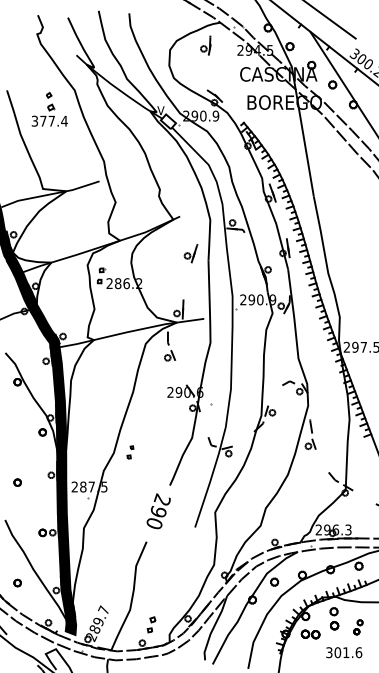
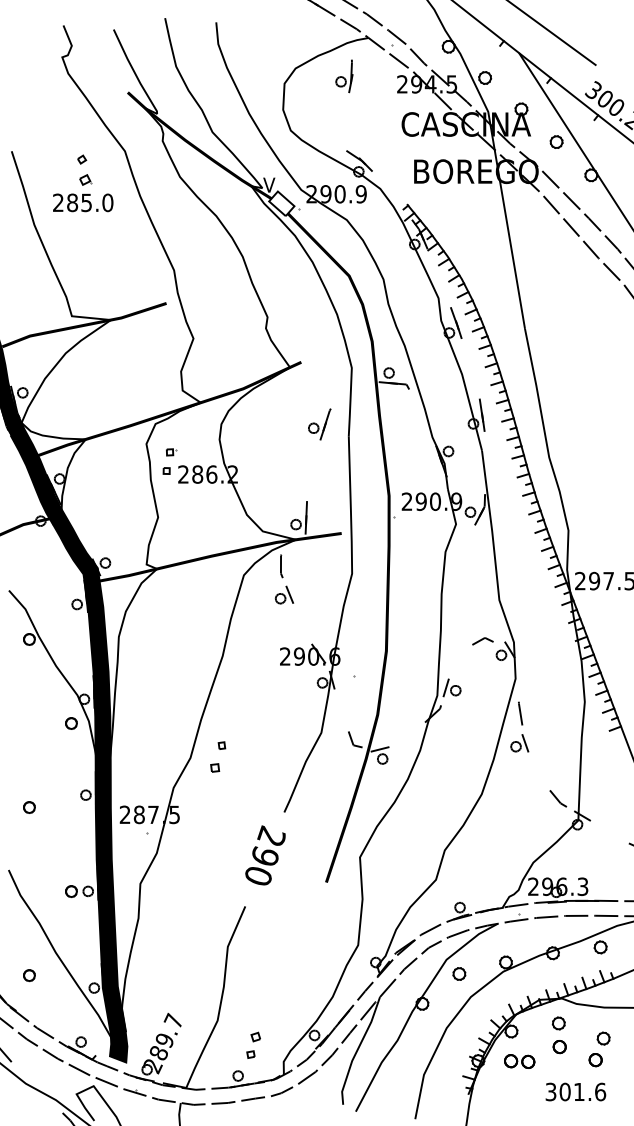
text: (49, 120) -> (82, 201), 377.4 -> 285.0
part: (130, 452) -> (218, 757), size x1.43
part: (358, 627) -> (599, 1049), size x1.43

